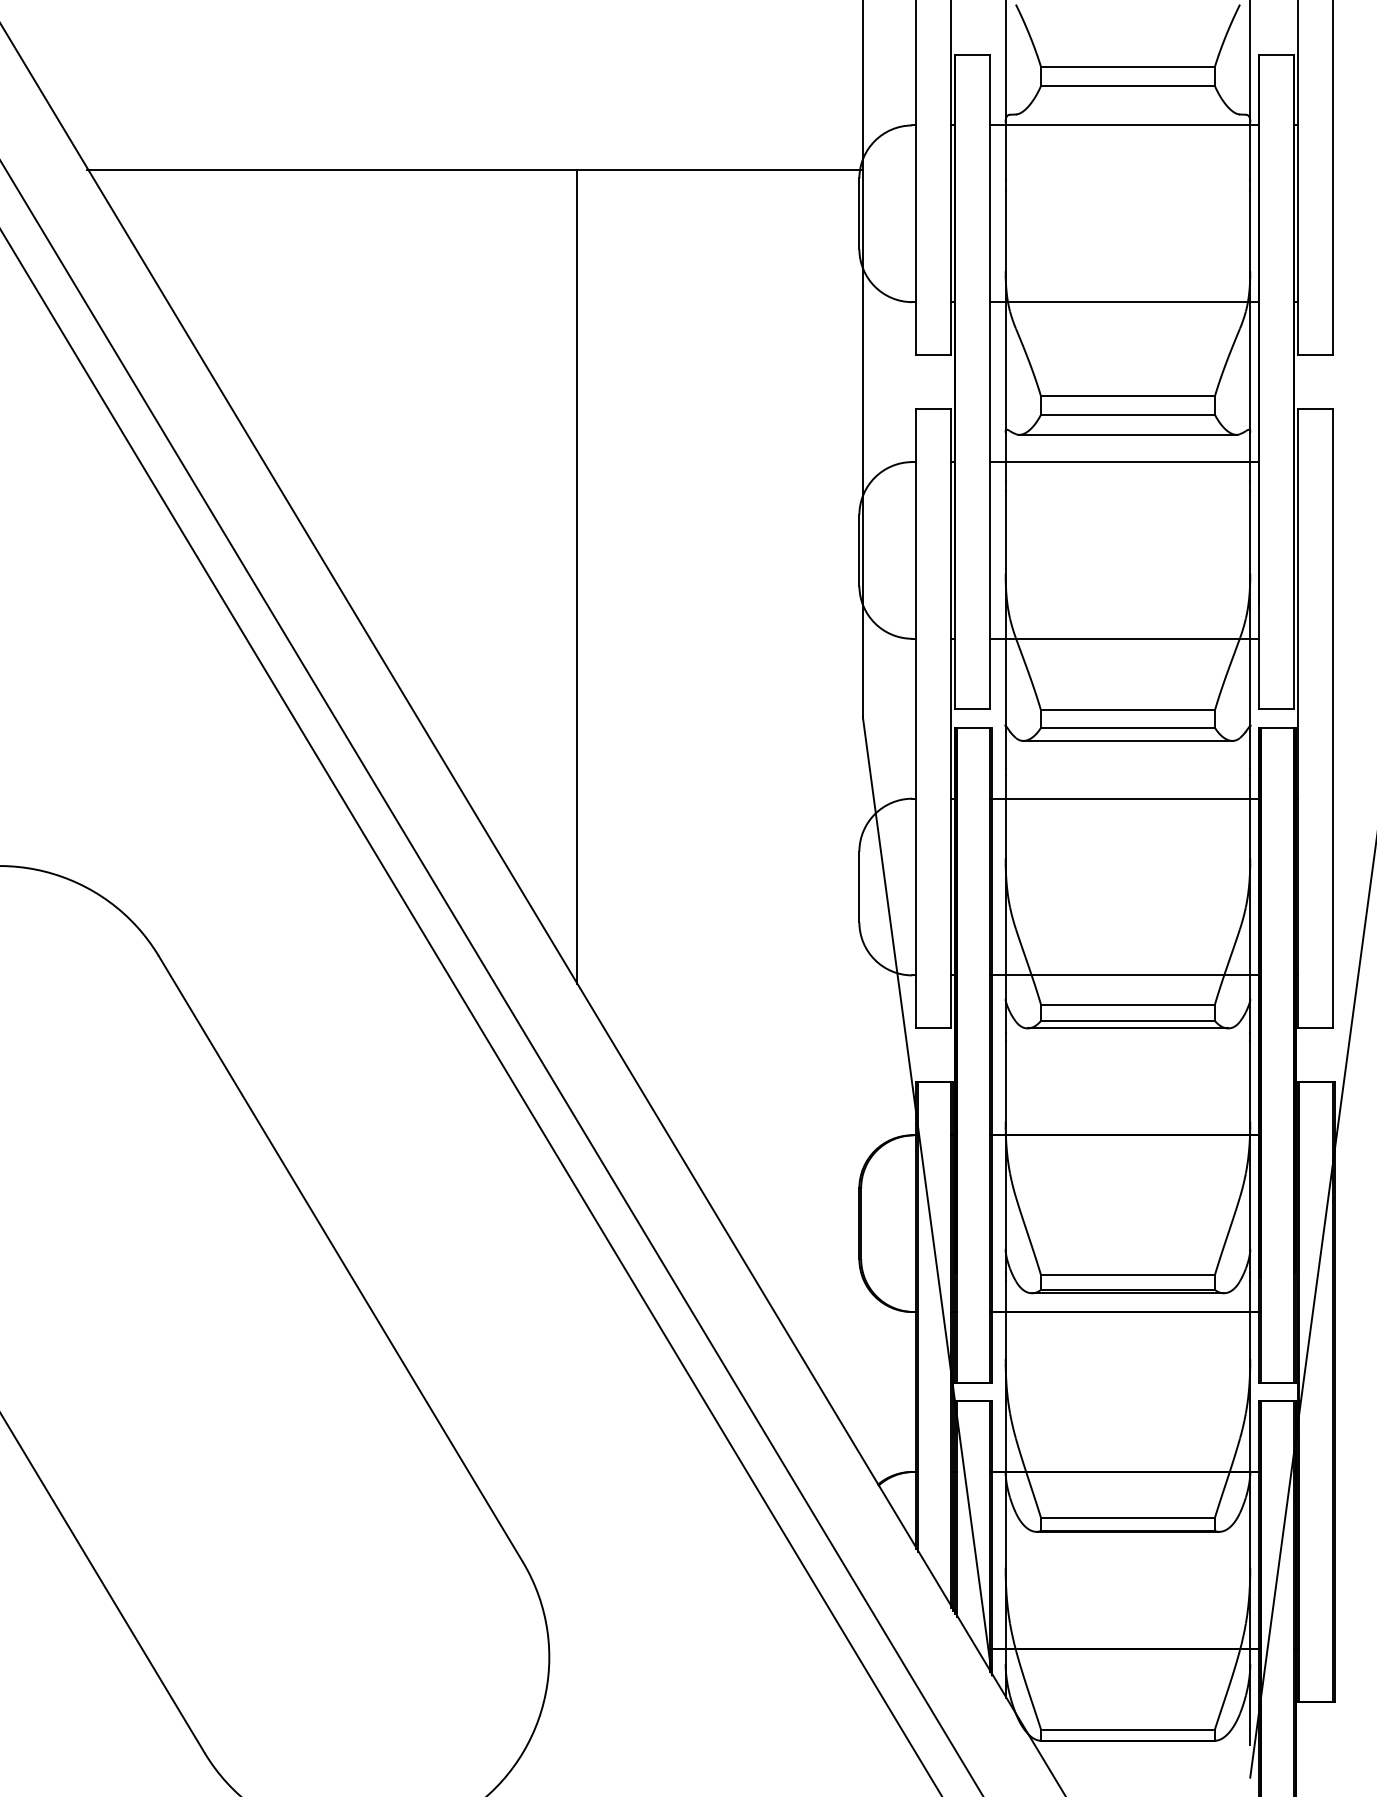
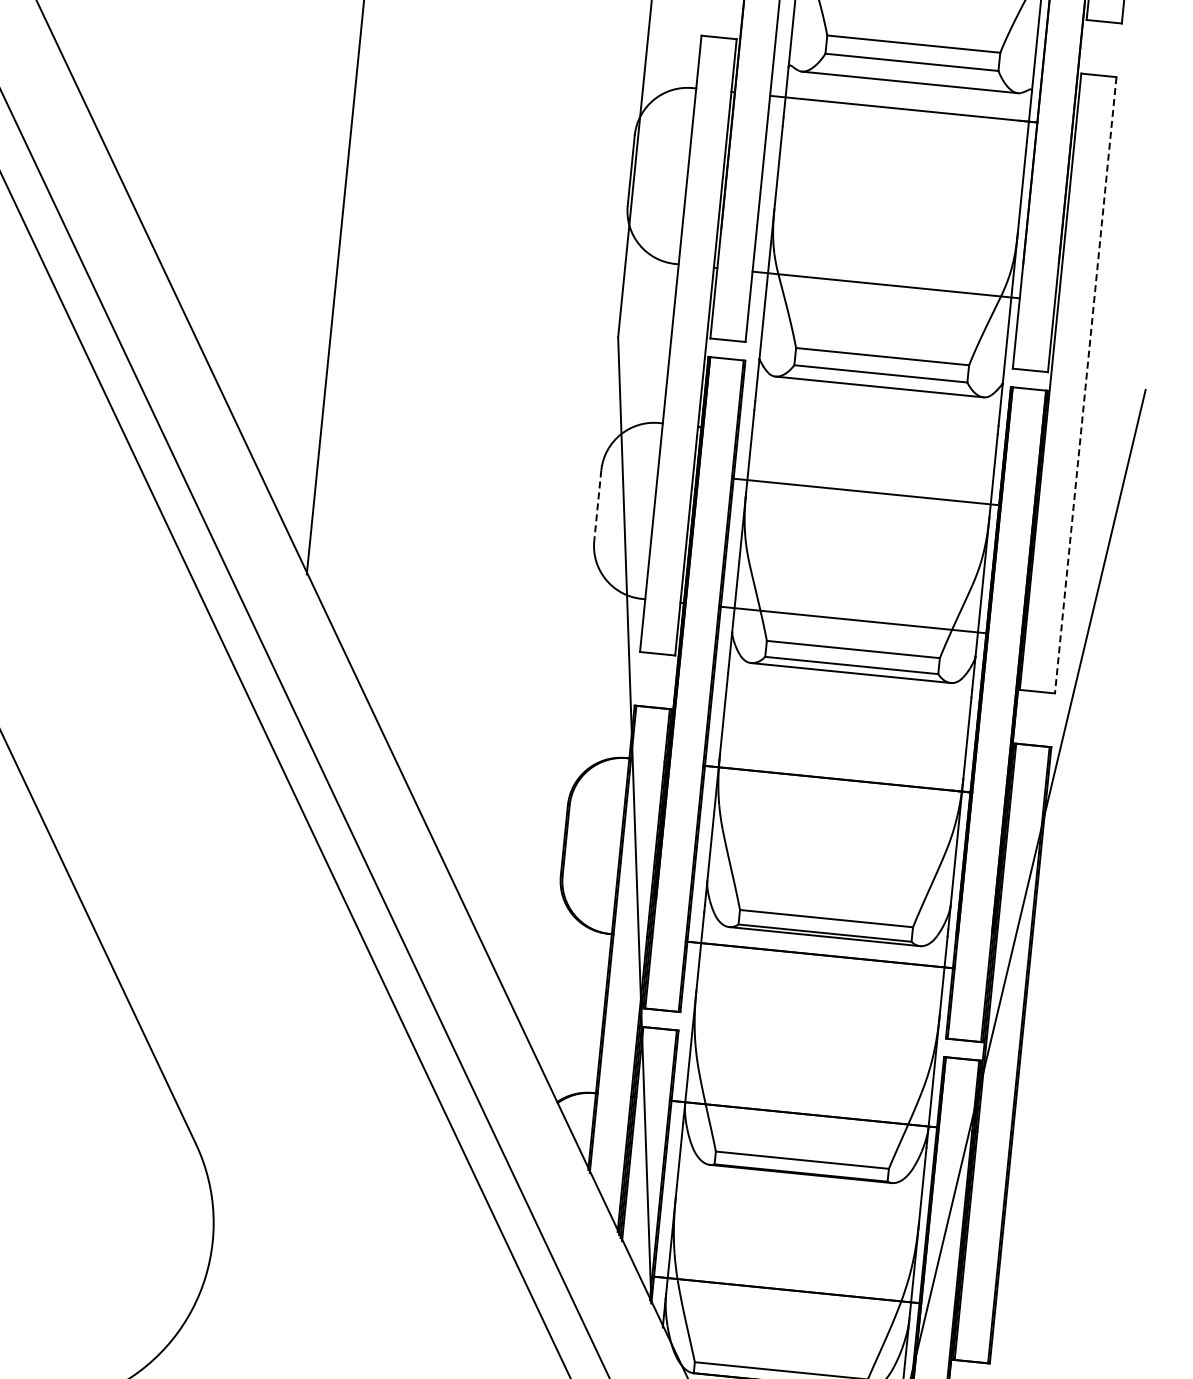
line: (1332, 718) -> (1085, 384), solid -> dashed
line: (1124, 798) -> (865, 491), moved
line: (859, 887) -> (597, 506), solid -> dashed

